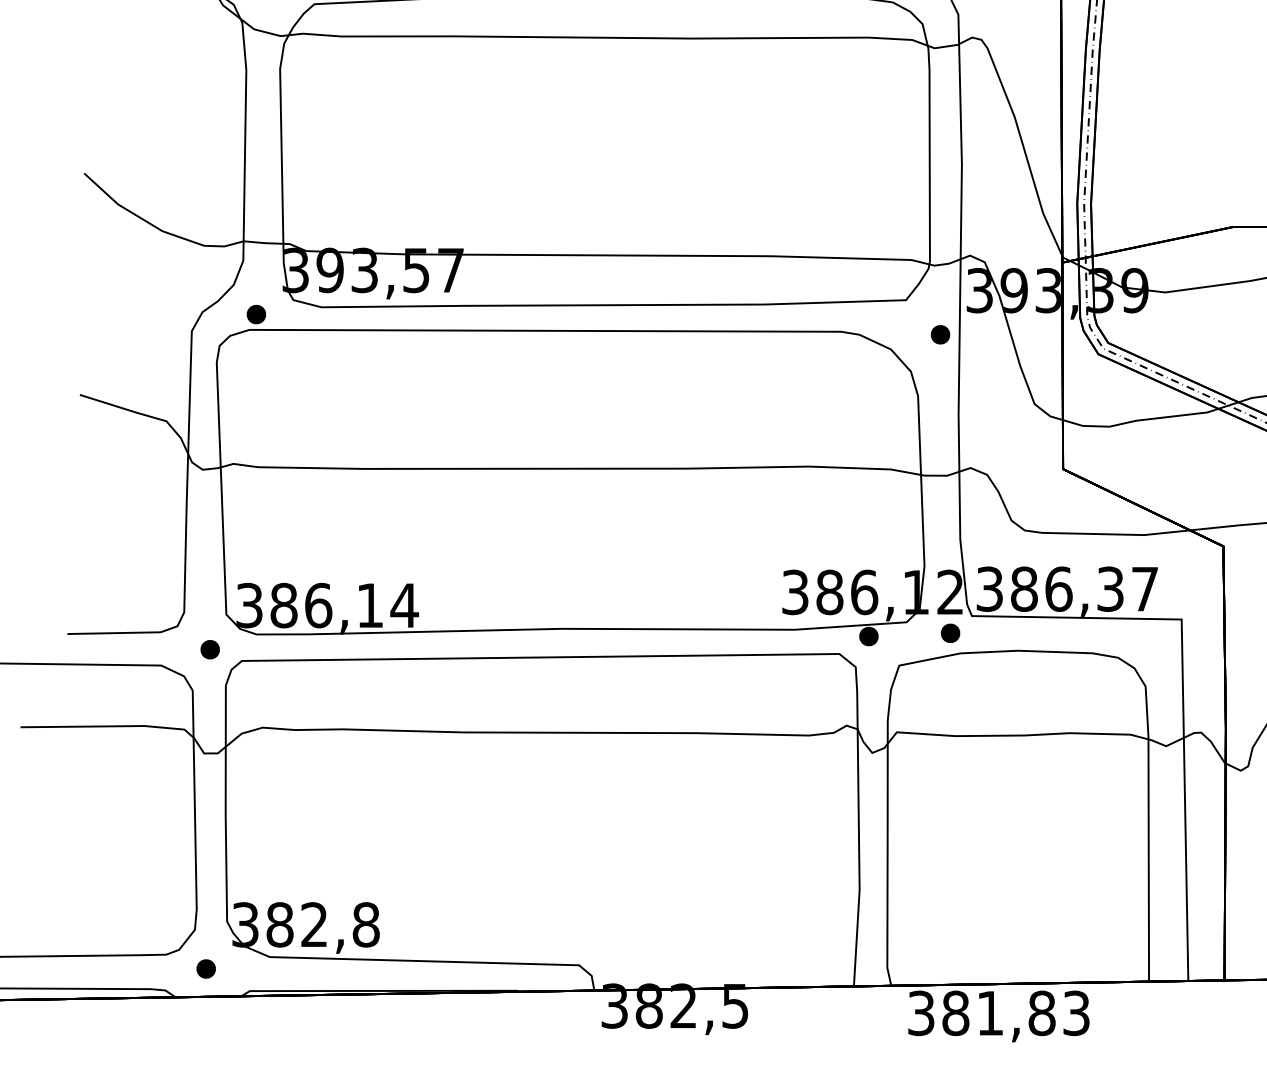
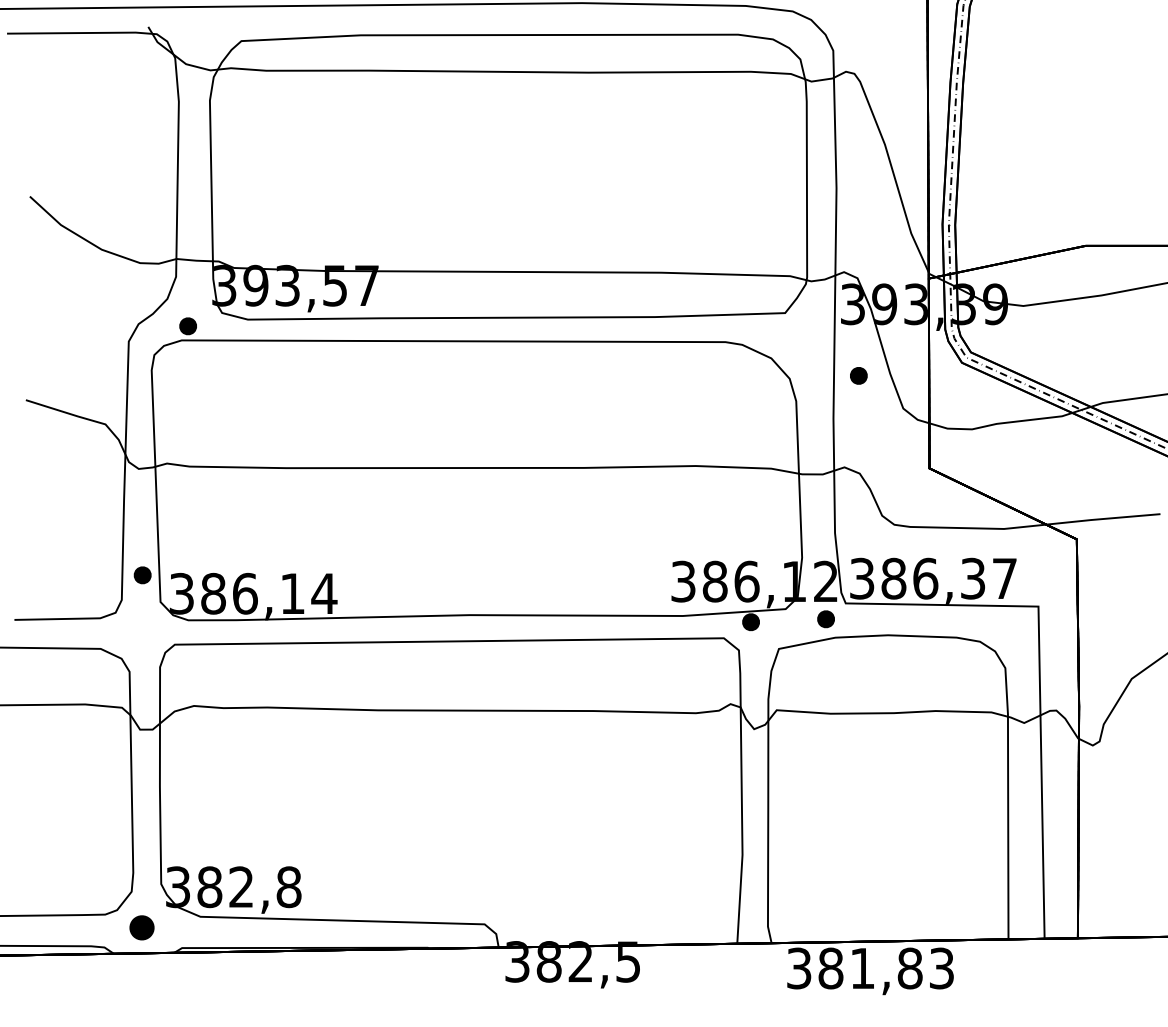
part: (940, 334) -> (858, 375), moved
part: (210, 649) -> (142, 575), moved
part: (205, 968) -> (141, 927), size x1.4

